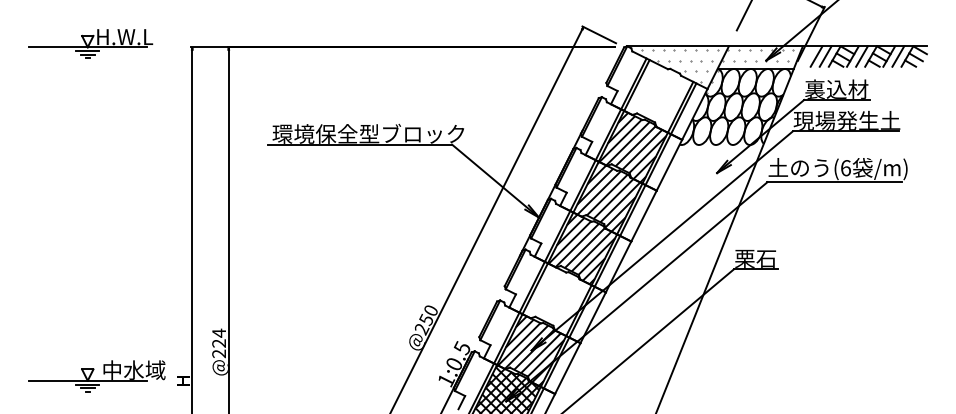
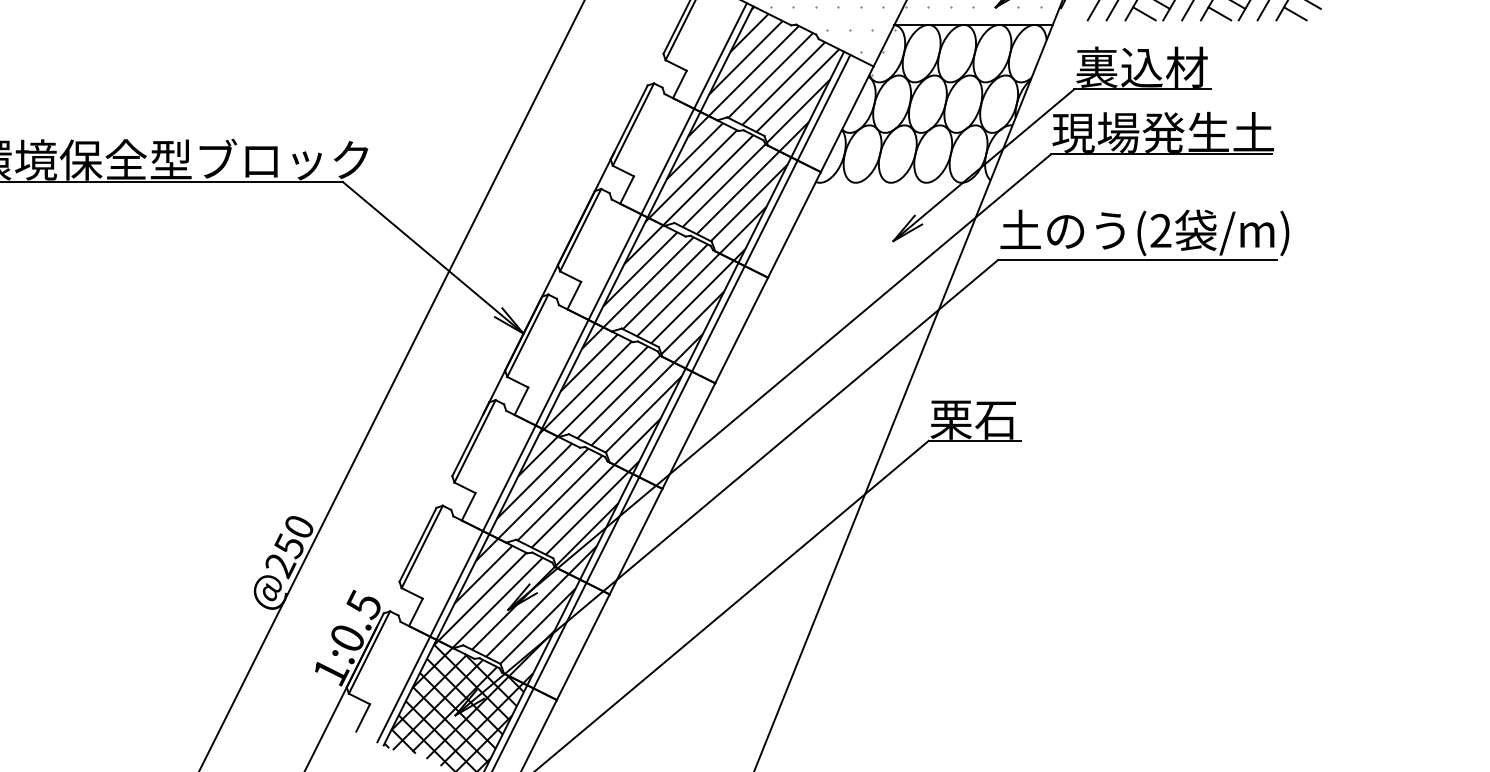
hatch: (659, 94) -> (773, 77), added
text: (845, 168) -> (1160, 231), (6 -> (2
hatch: (557, 298) -> (561, 501), added

